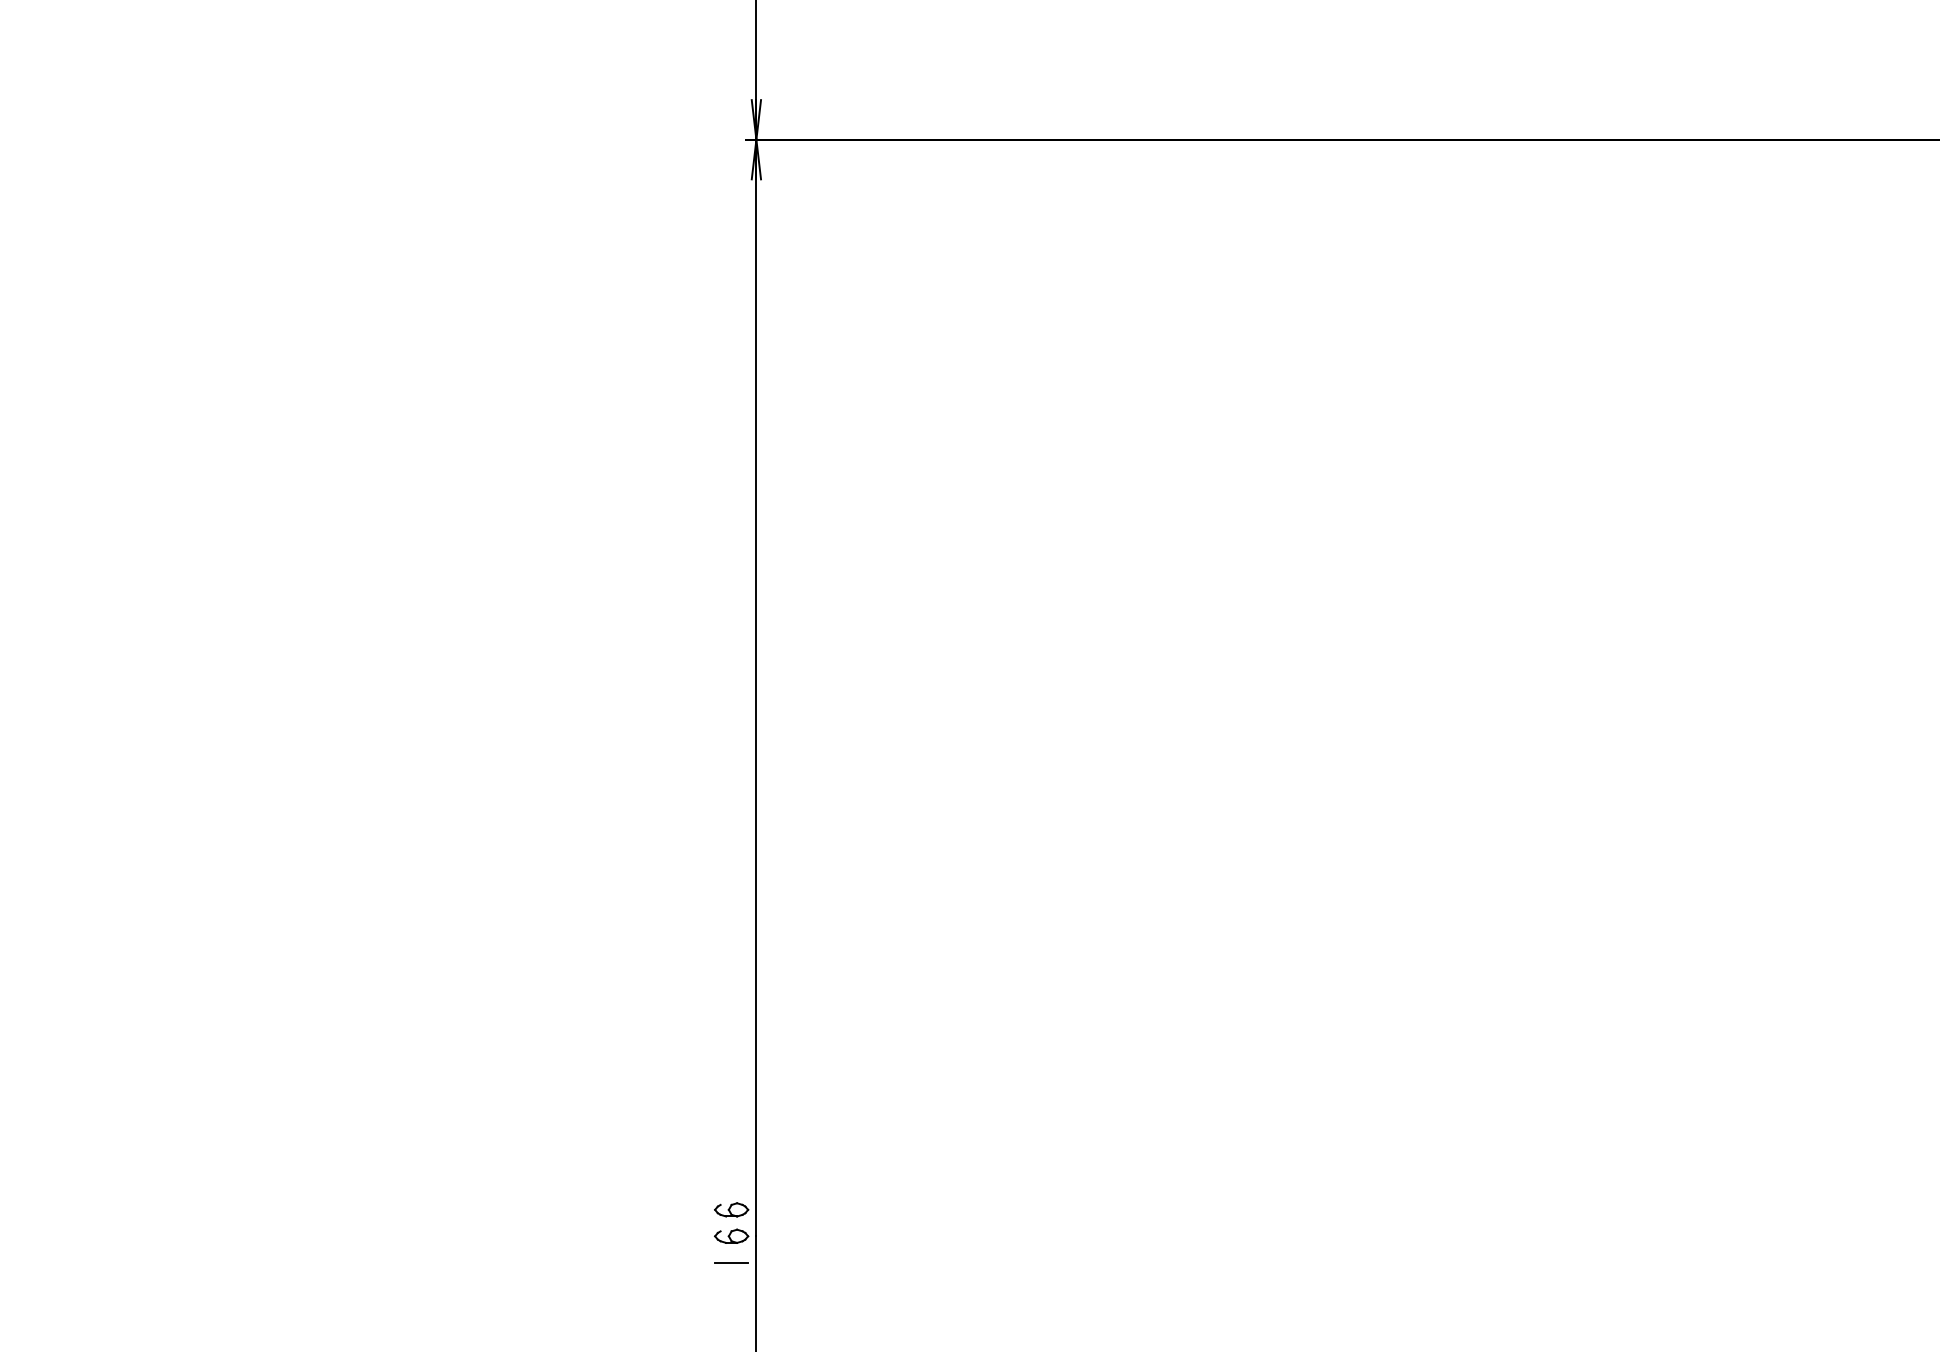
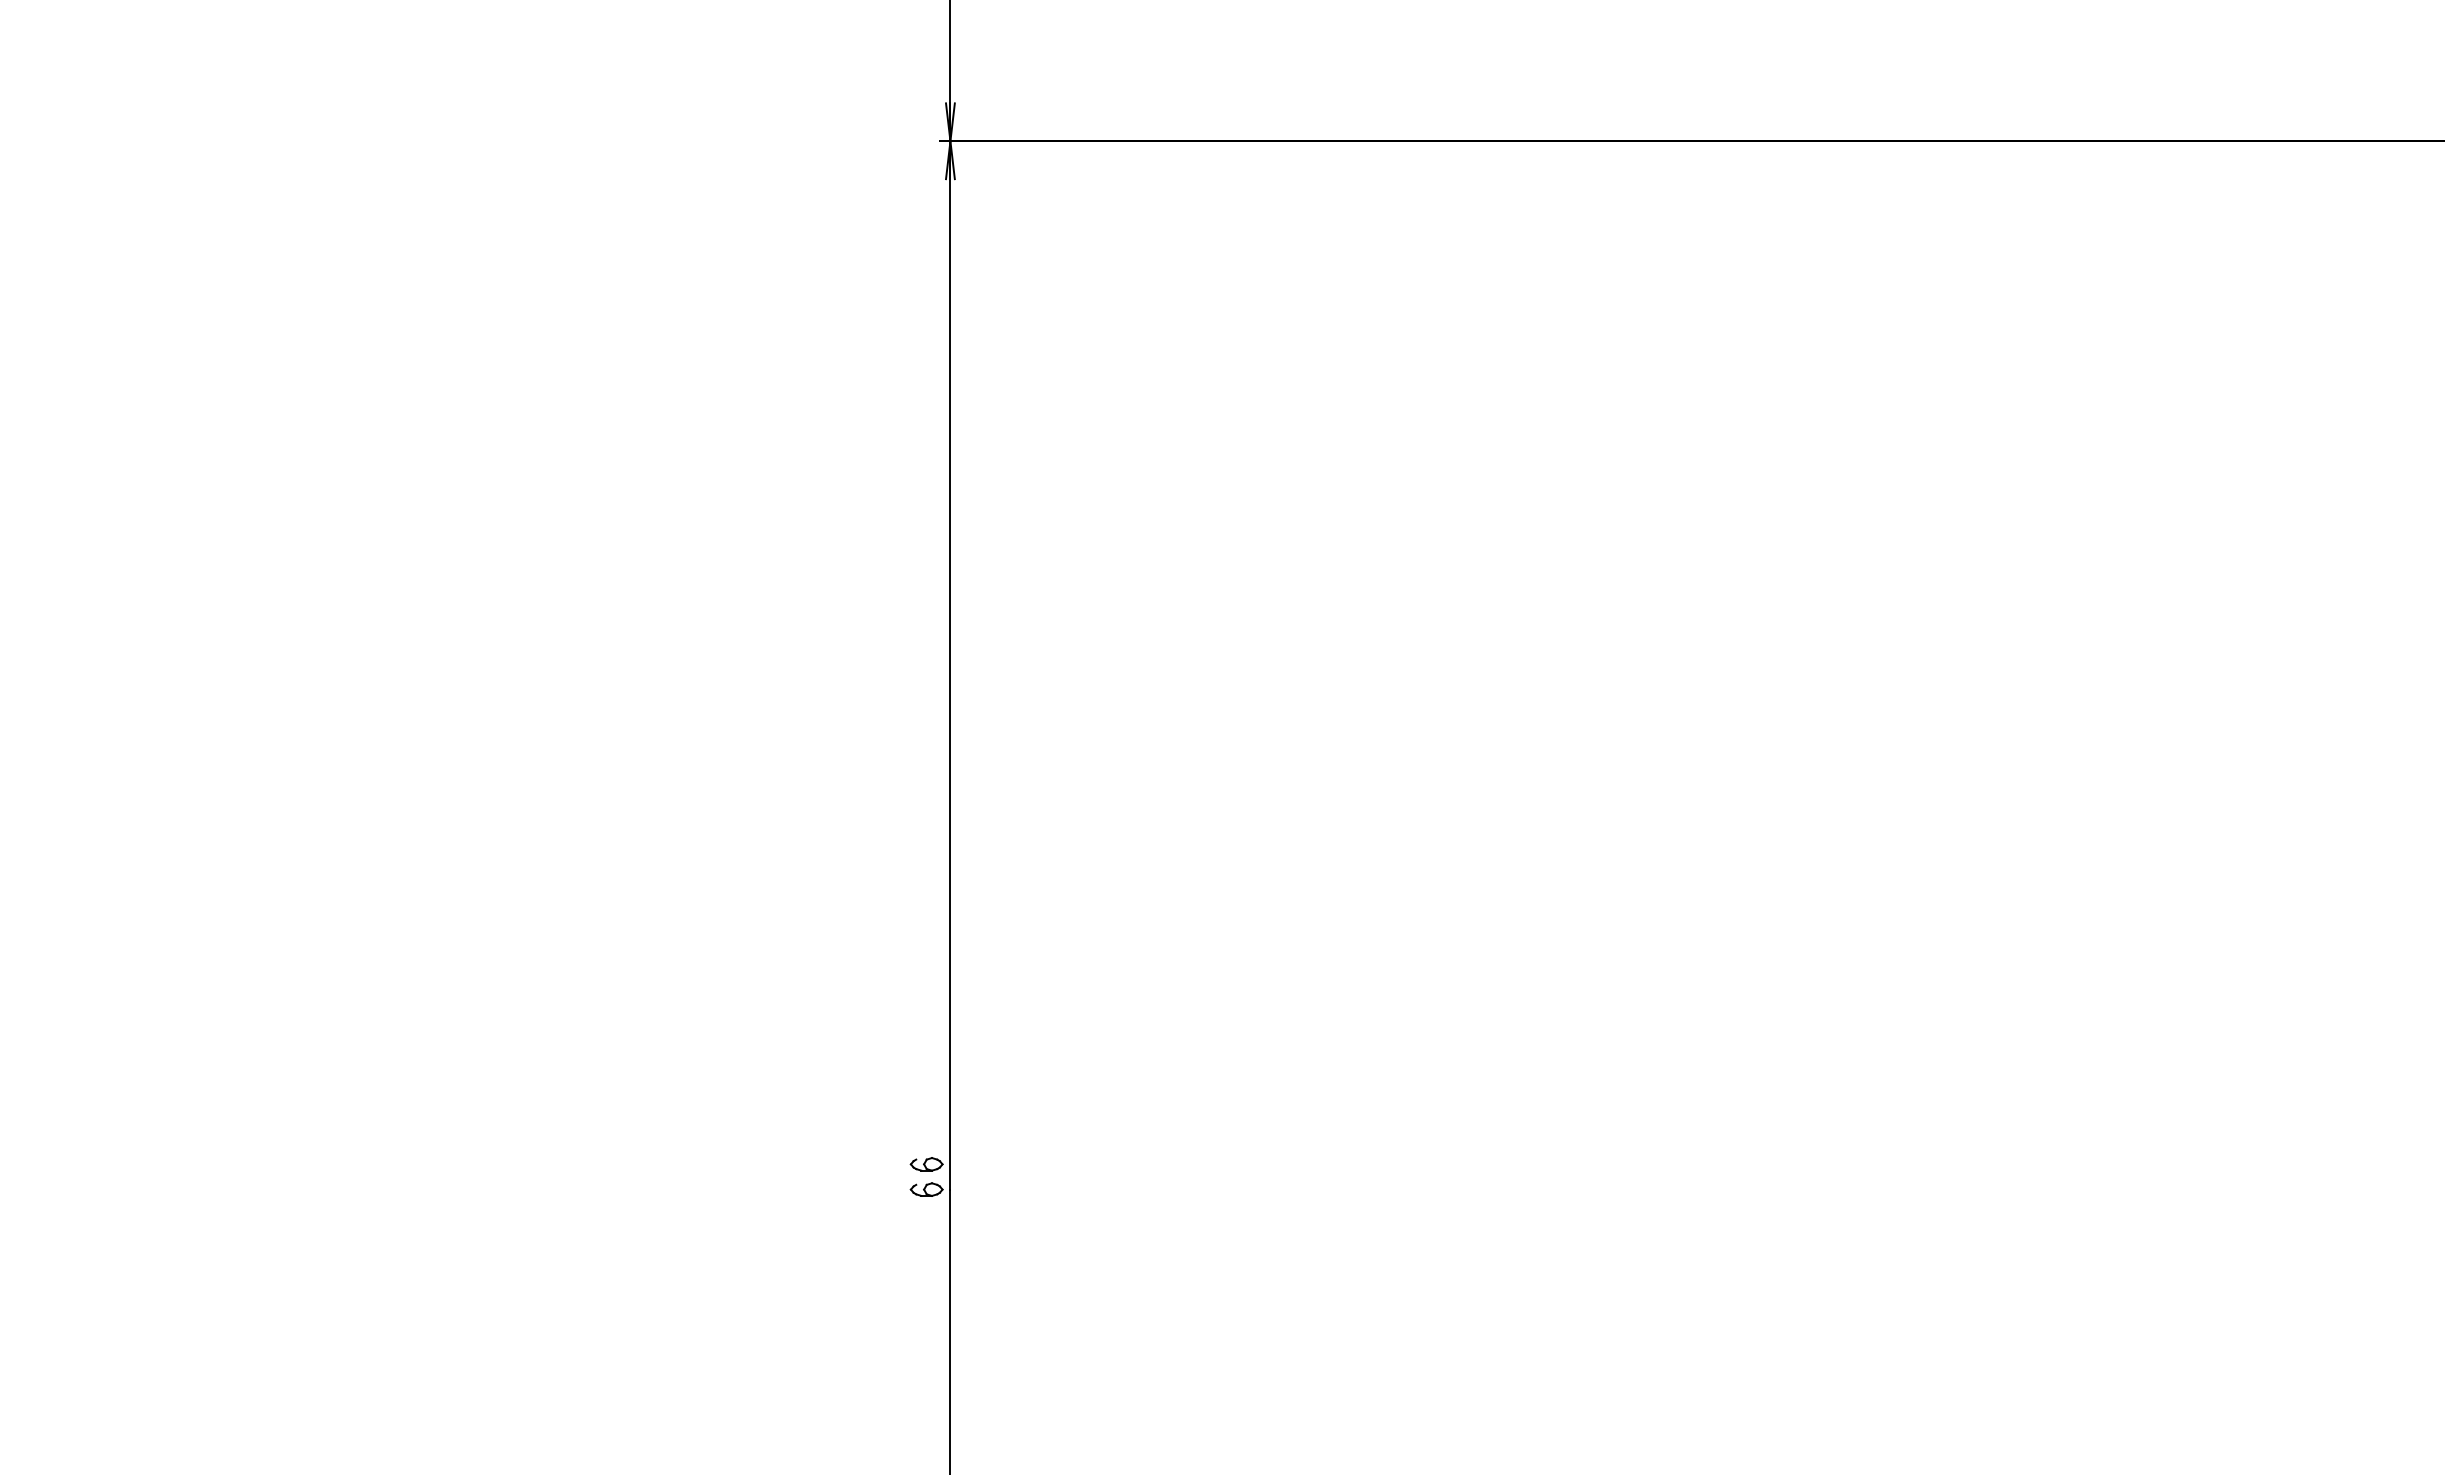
line: (731, 1262) -> (926, 1214), removed

